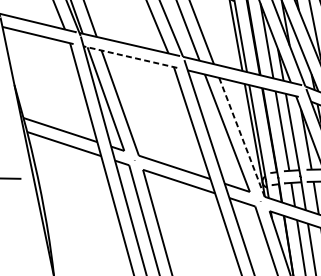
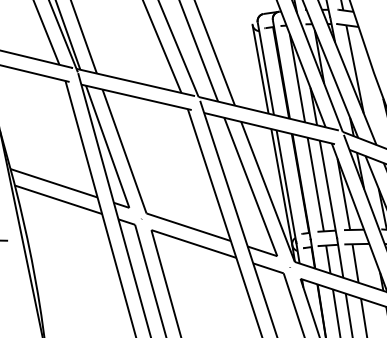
line: (130, 57) -> (136, 97), dashed -> solid
line: (242, 137) -> (268, 192), dashed -> solid

